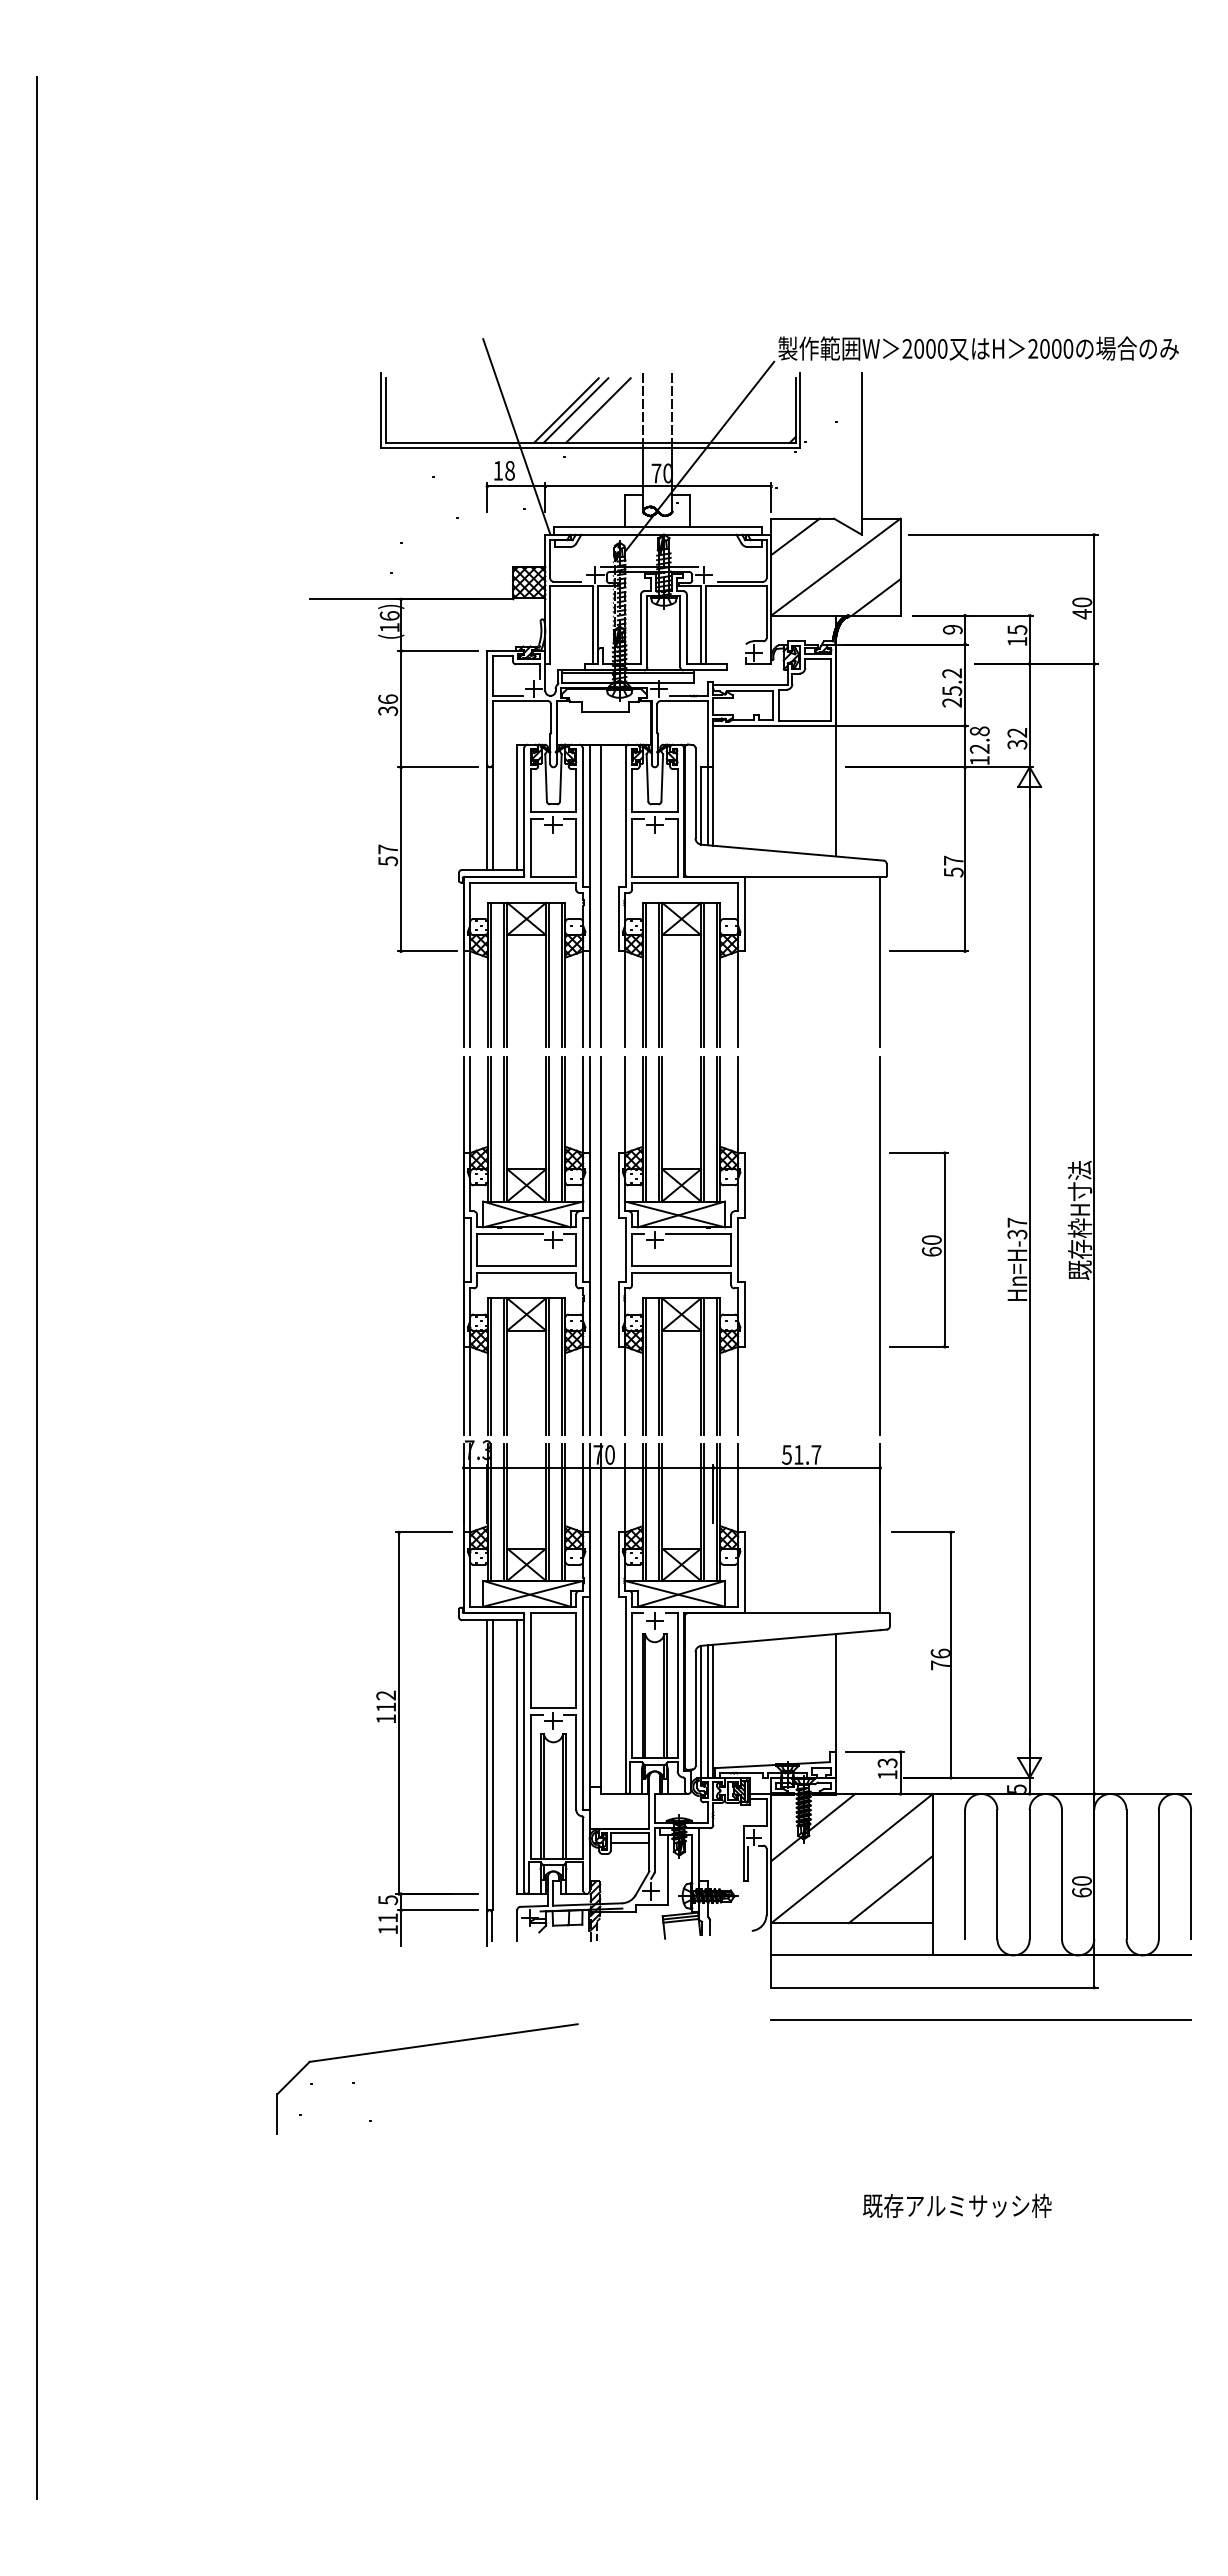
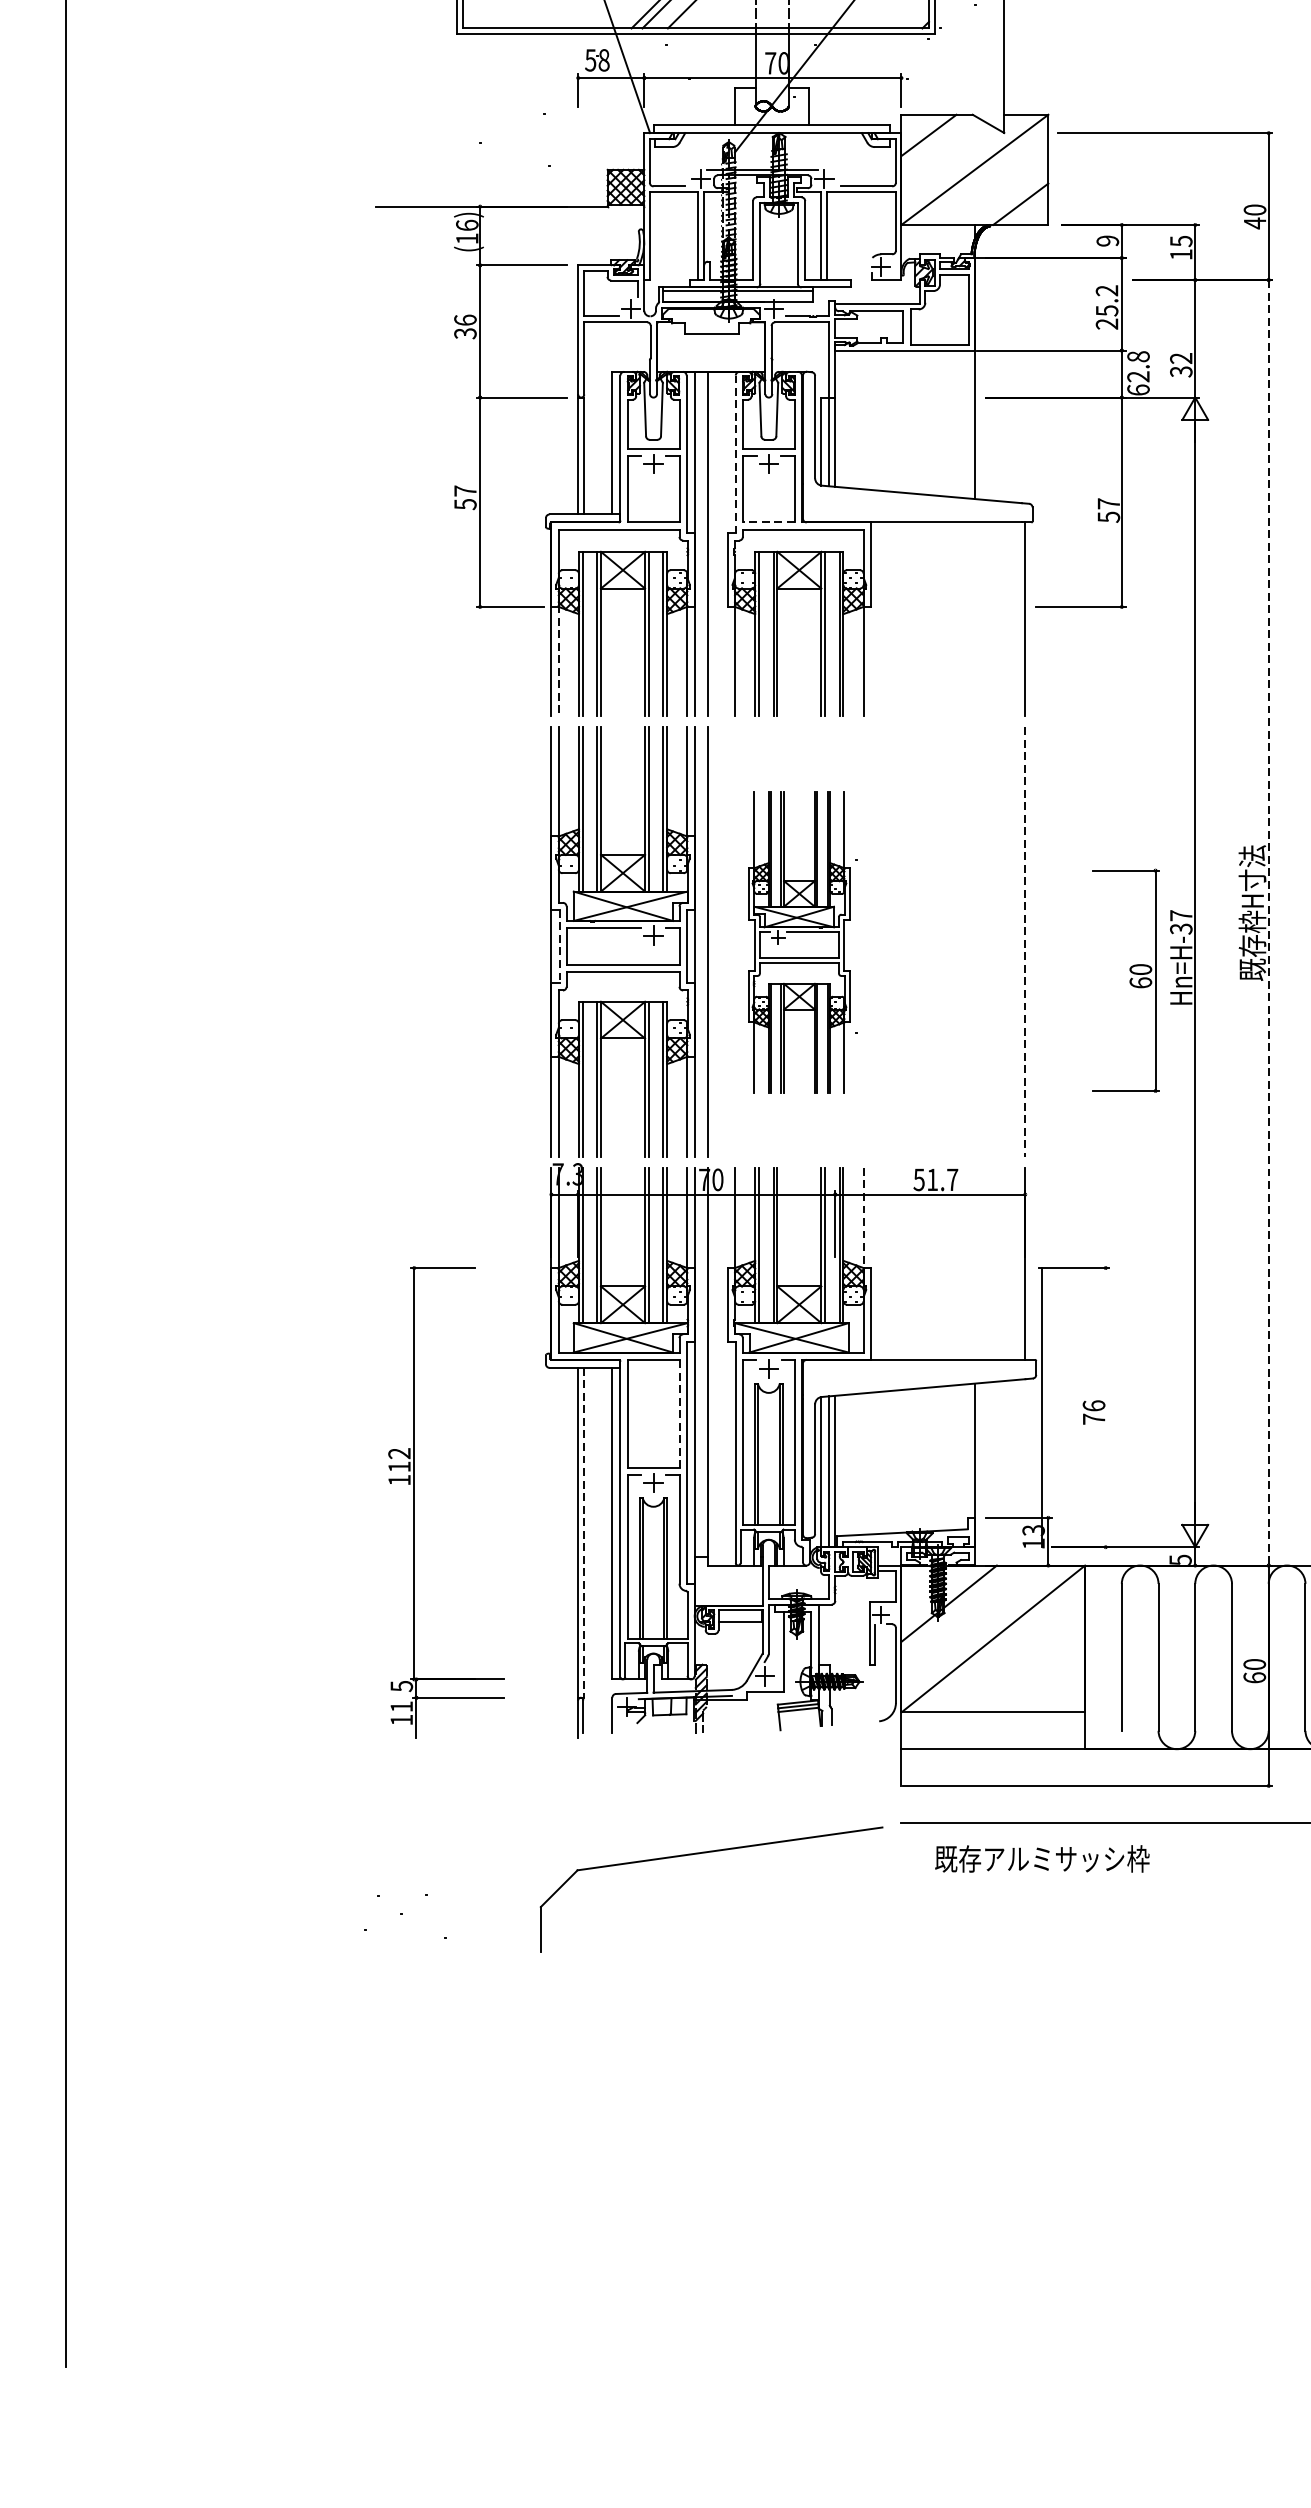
text: (498, 470) -> (590, 59), 18 -> 58
text: (979, 760) -> (1138, 389), 12.8 -> 62.8
line: (625, 816) -> (735, 453), solid -> dashed
line: (654, 877) -> (768, 522), solid -> dashed
line: (470, 998) -> (559, 660), solid -> dashed
line: (1094, 1229) -> (1268, 923), solid -> dashed
part: (681, 1245) -> (799, 941), size x0.7
line: (880, 1245) -> (1025, 941), solid -> dashed
part: (918, 1249) -> (1125, 980), moved
line: (470, 1250) -> (559, 947), solid -> dashed
line: (738, 1489) -> (864, 1219), solid -> dashed
line: (950, 1654) -> (1041, 1406), moved
line: (576, 1660) -> (679, 1413), solid -> dashed
part: (399, 1738) -> (414, 1502), moved
line: (492, 1765) -> (584, 1533), solid -> dashed
line: (890, 1889) -> (1036, 1674), removed
part: (421, 2047) -> (704, 1853), moved
text: (957, 2205) -> (1042, 1858), moved

